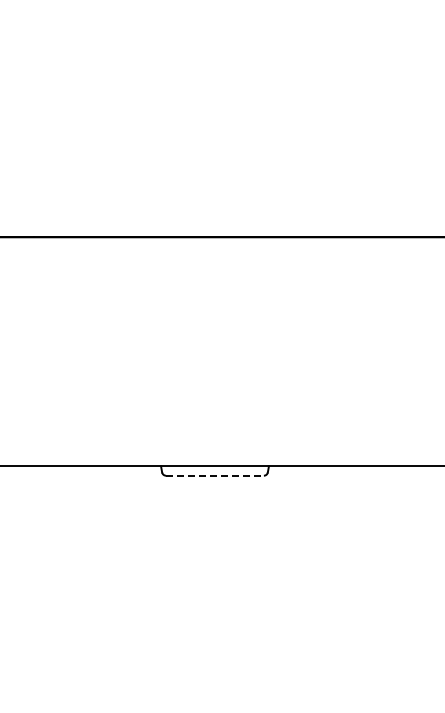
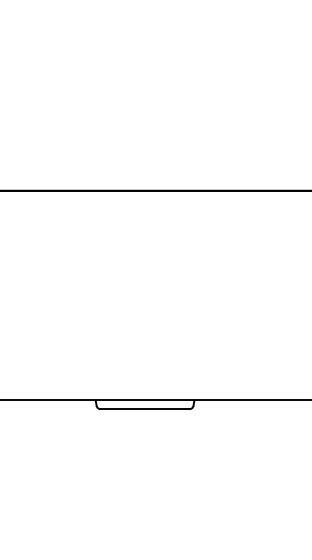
line: (214, 475) -> (144, 408), dashed -> solid

